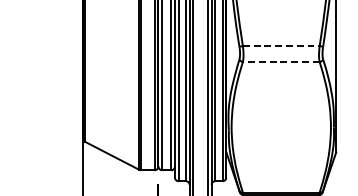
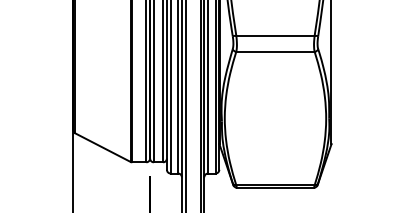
line: (281, 46) -> (275, 35), dashed -> solid
line: (280, 61) -> (274, 51), dashed -> solid

